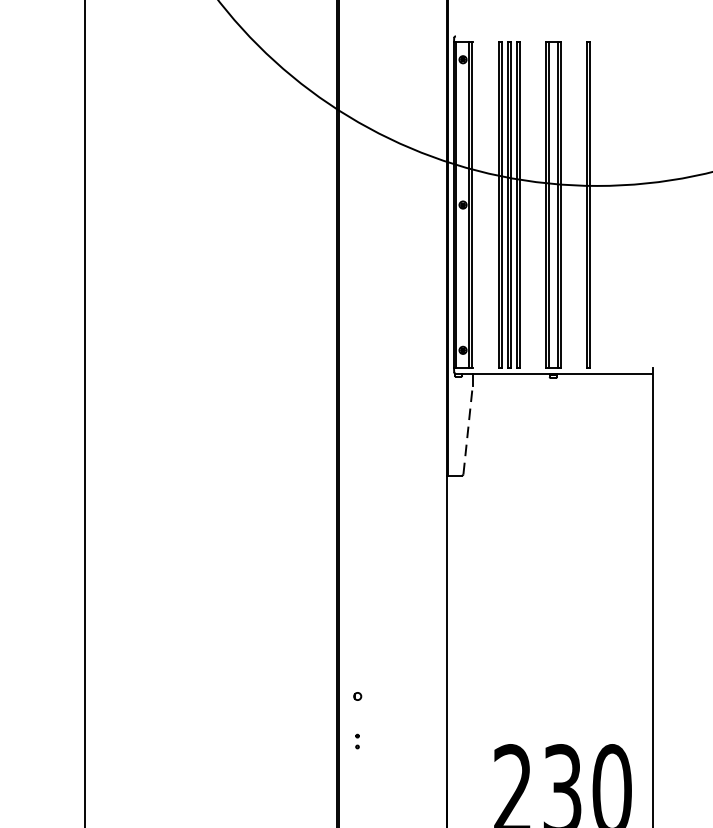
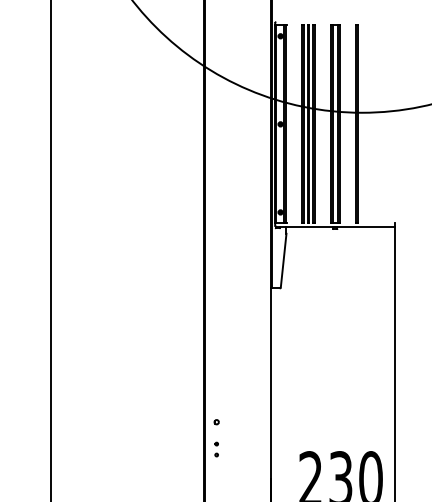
line: (467, 429) -> (283, 260), dashed -> solid
part: (357, 741) -> (216, 449), size x1.67

